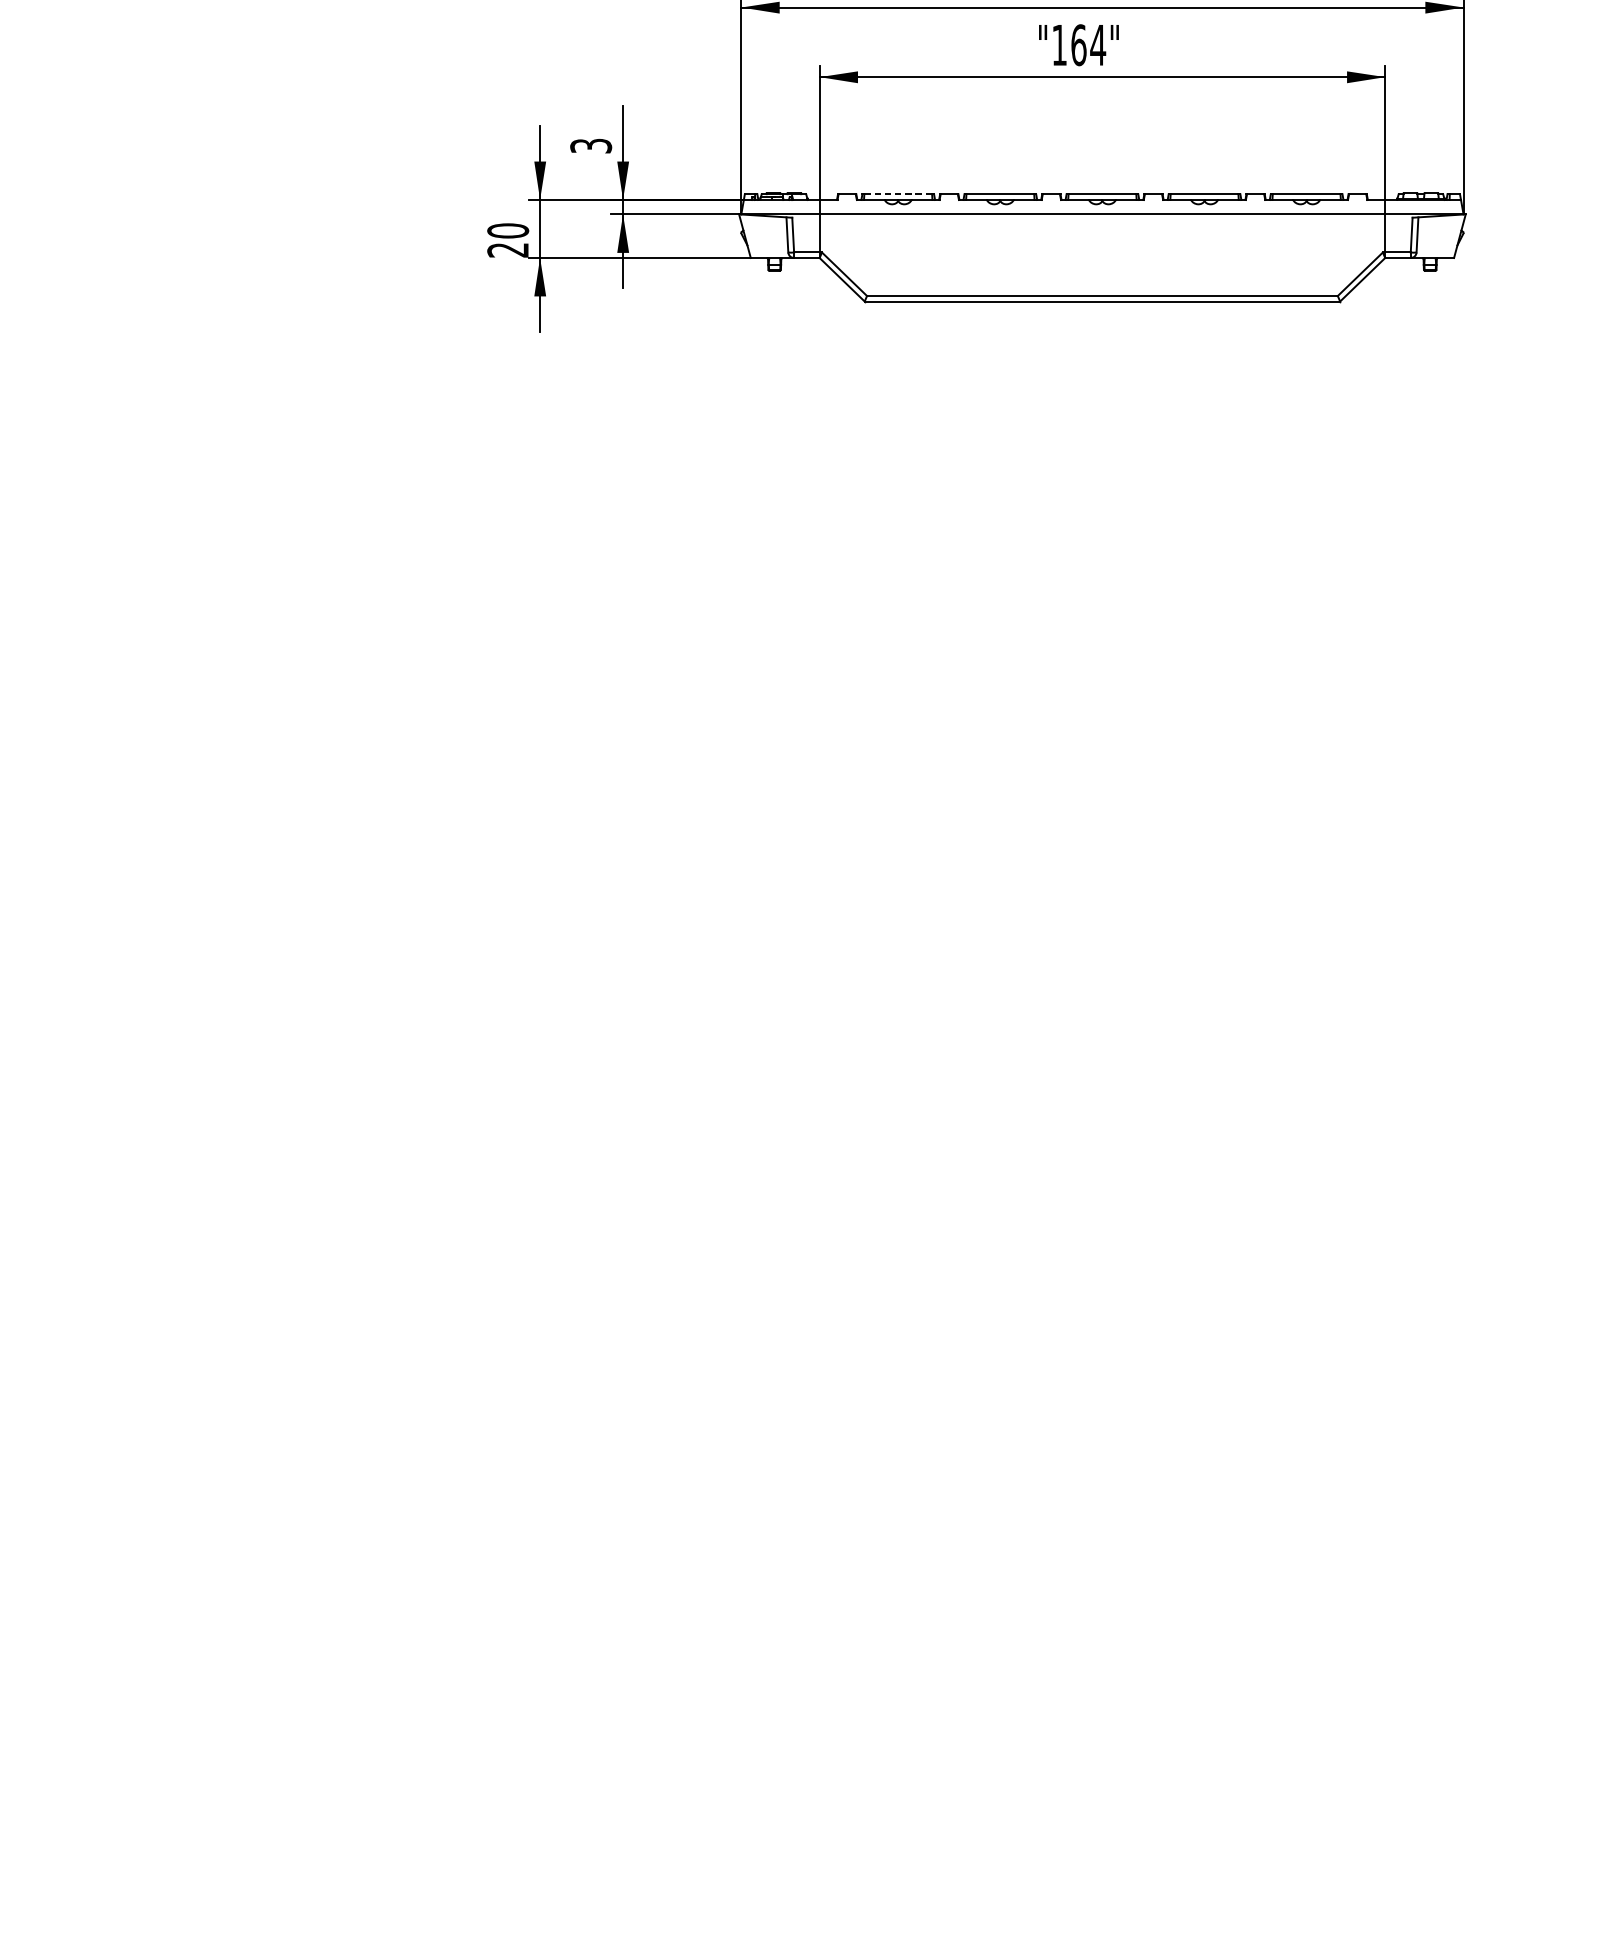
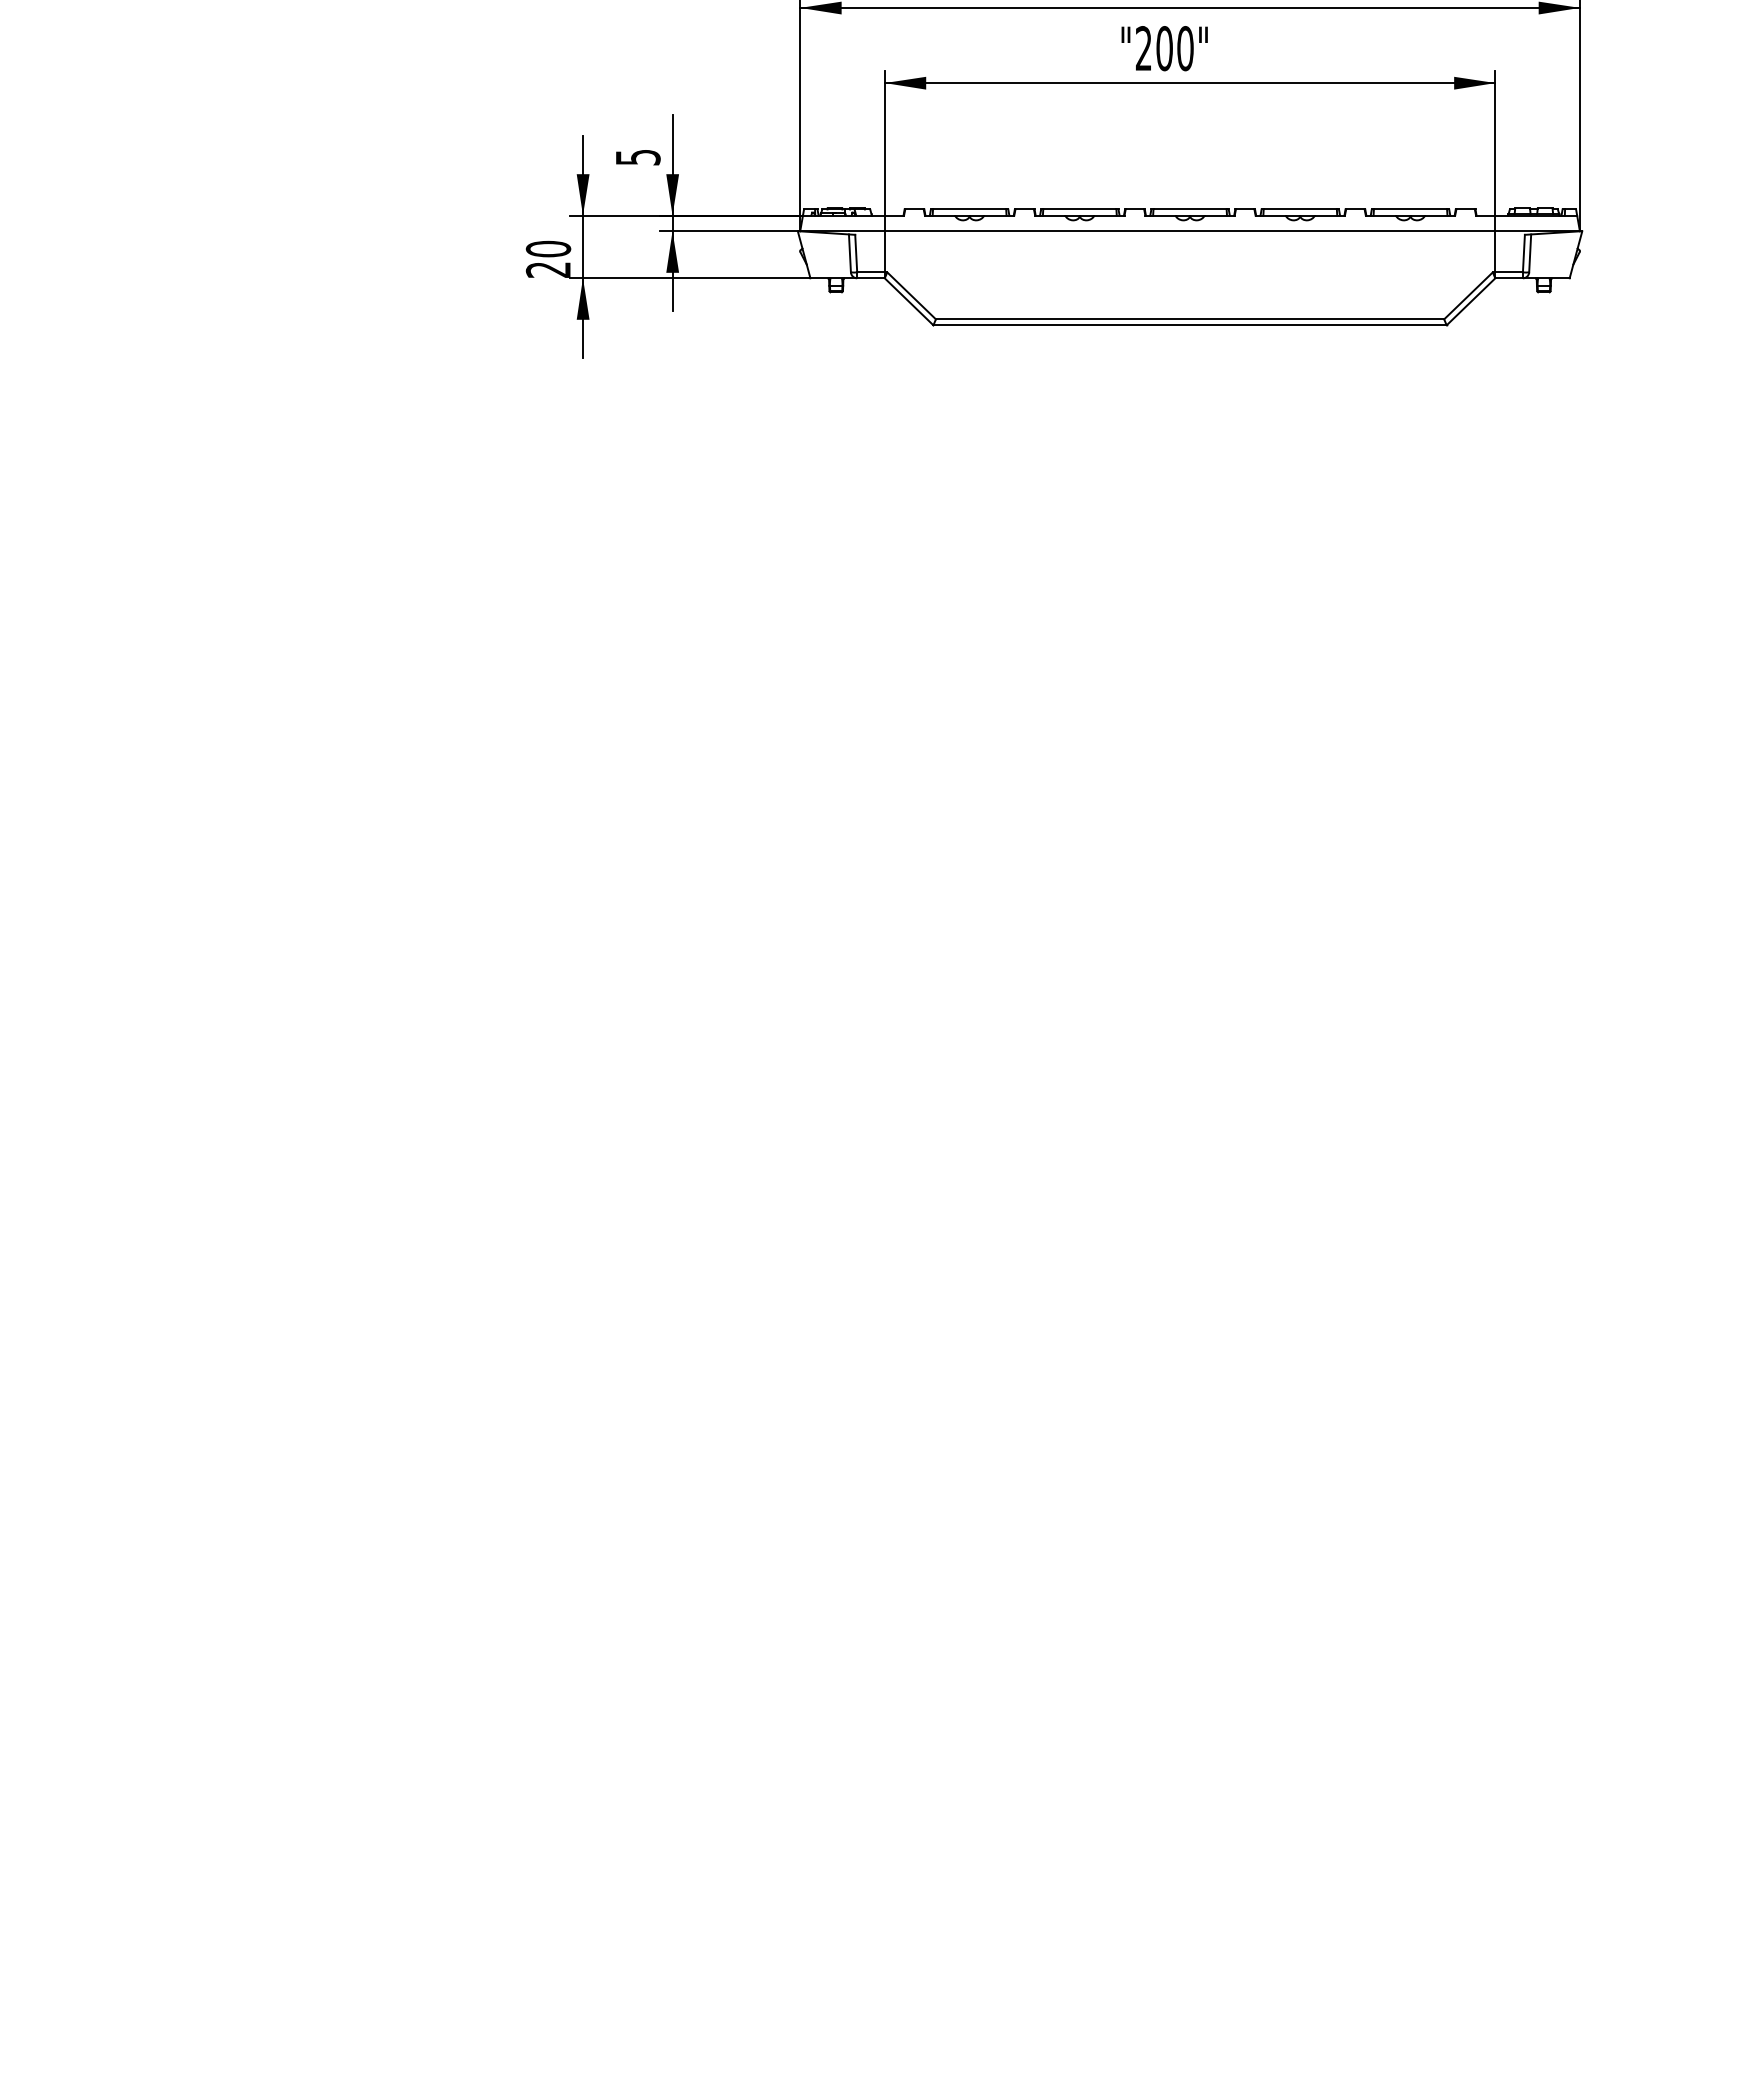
text: (1079, 45) -> (1165, 48), "164" -> "200"
text: (590, 145) -> (637, 156), 3 -> 5
line: (898, 194) -> (969, 209), dashed -> solid

